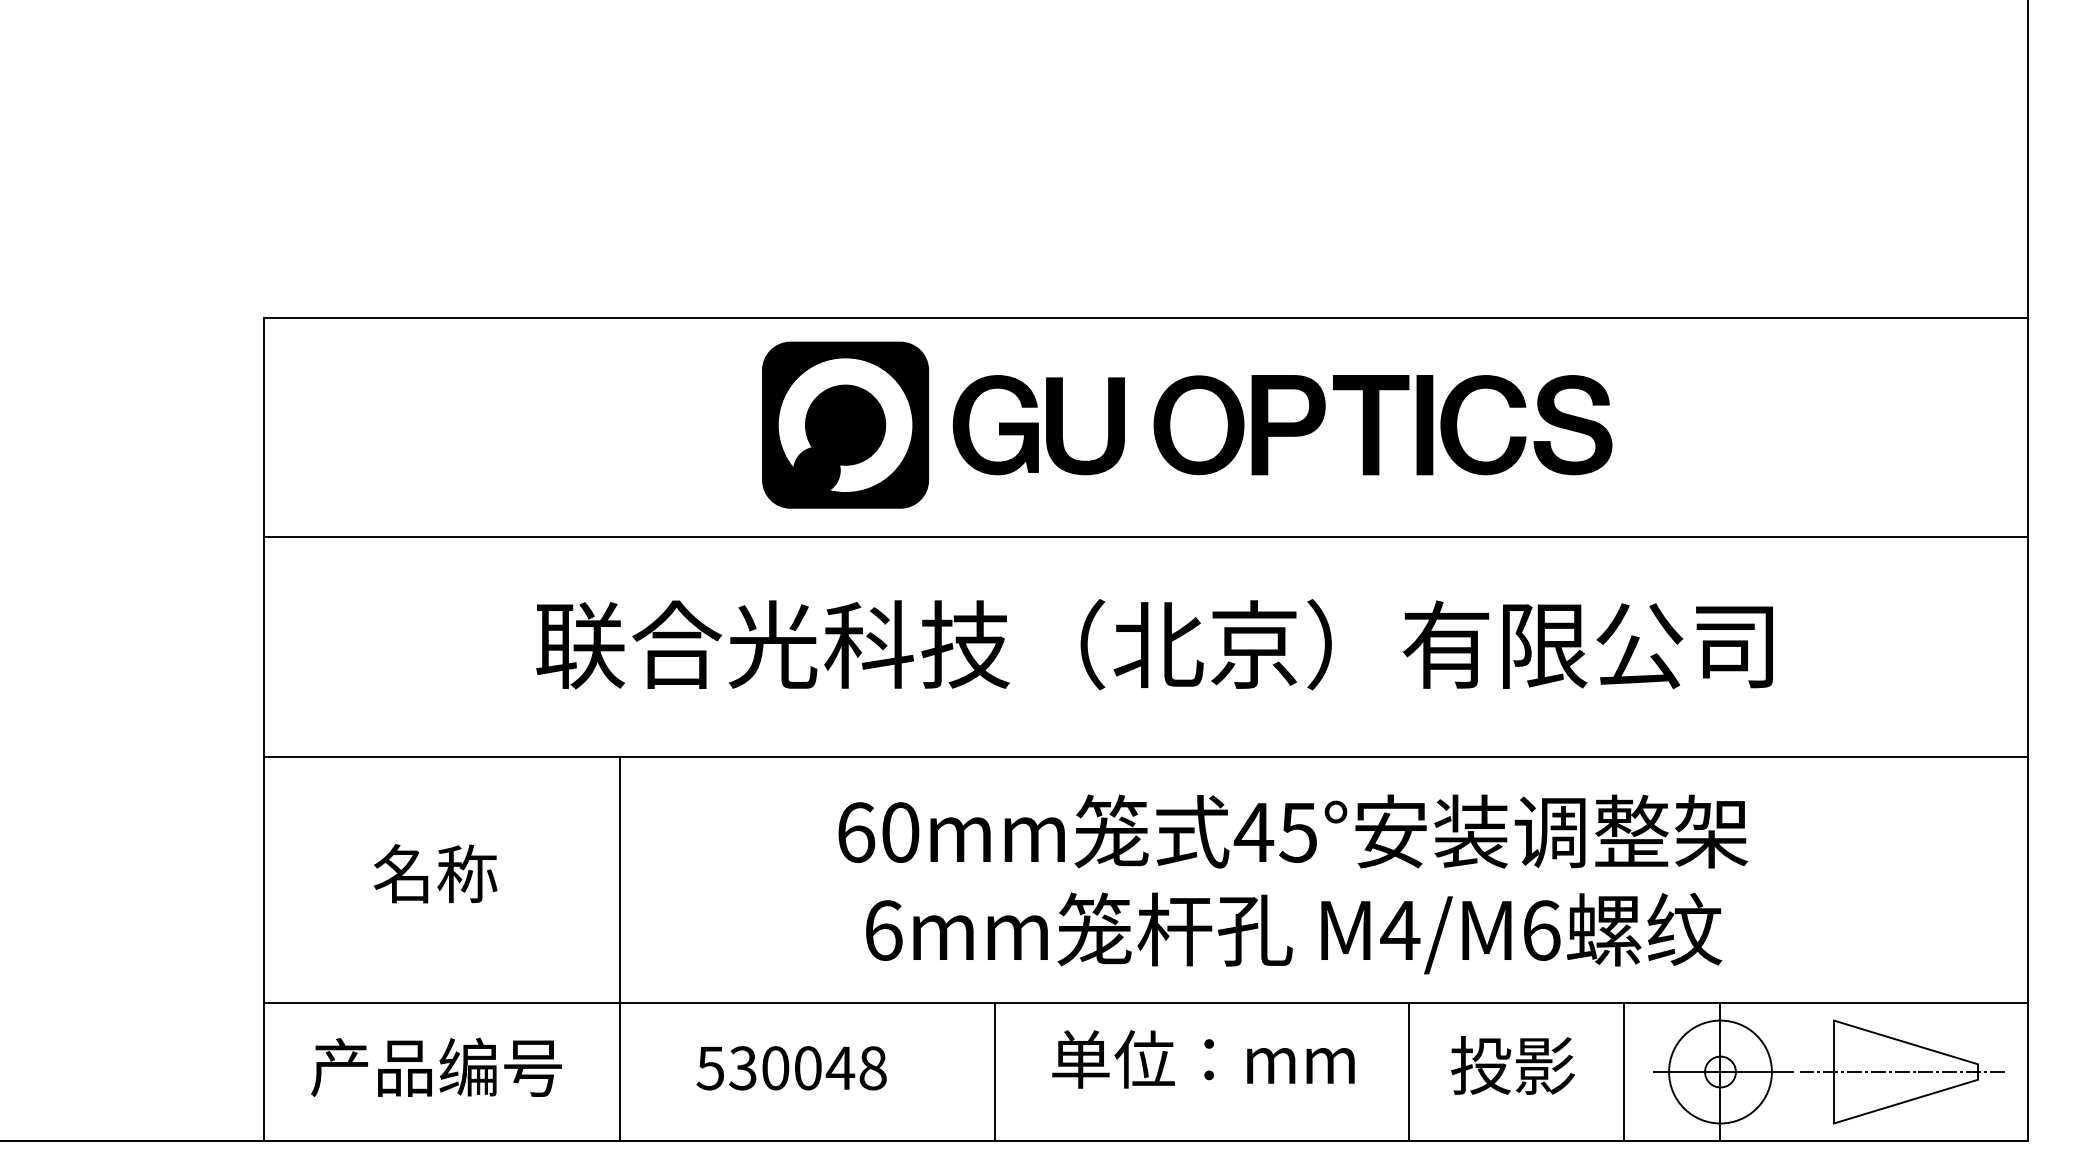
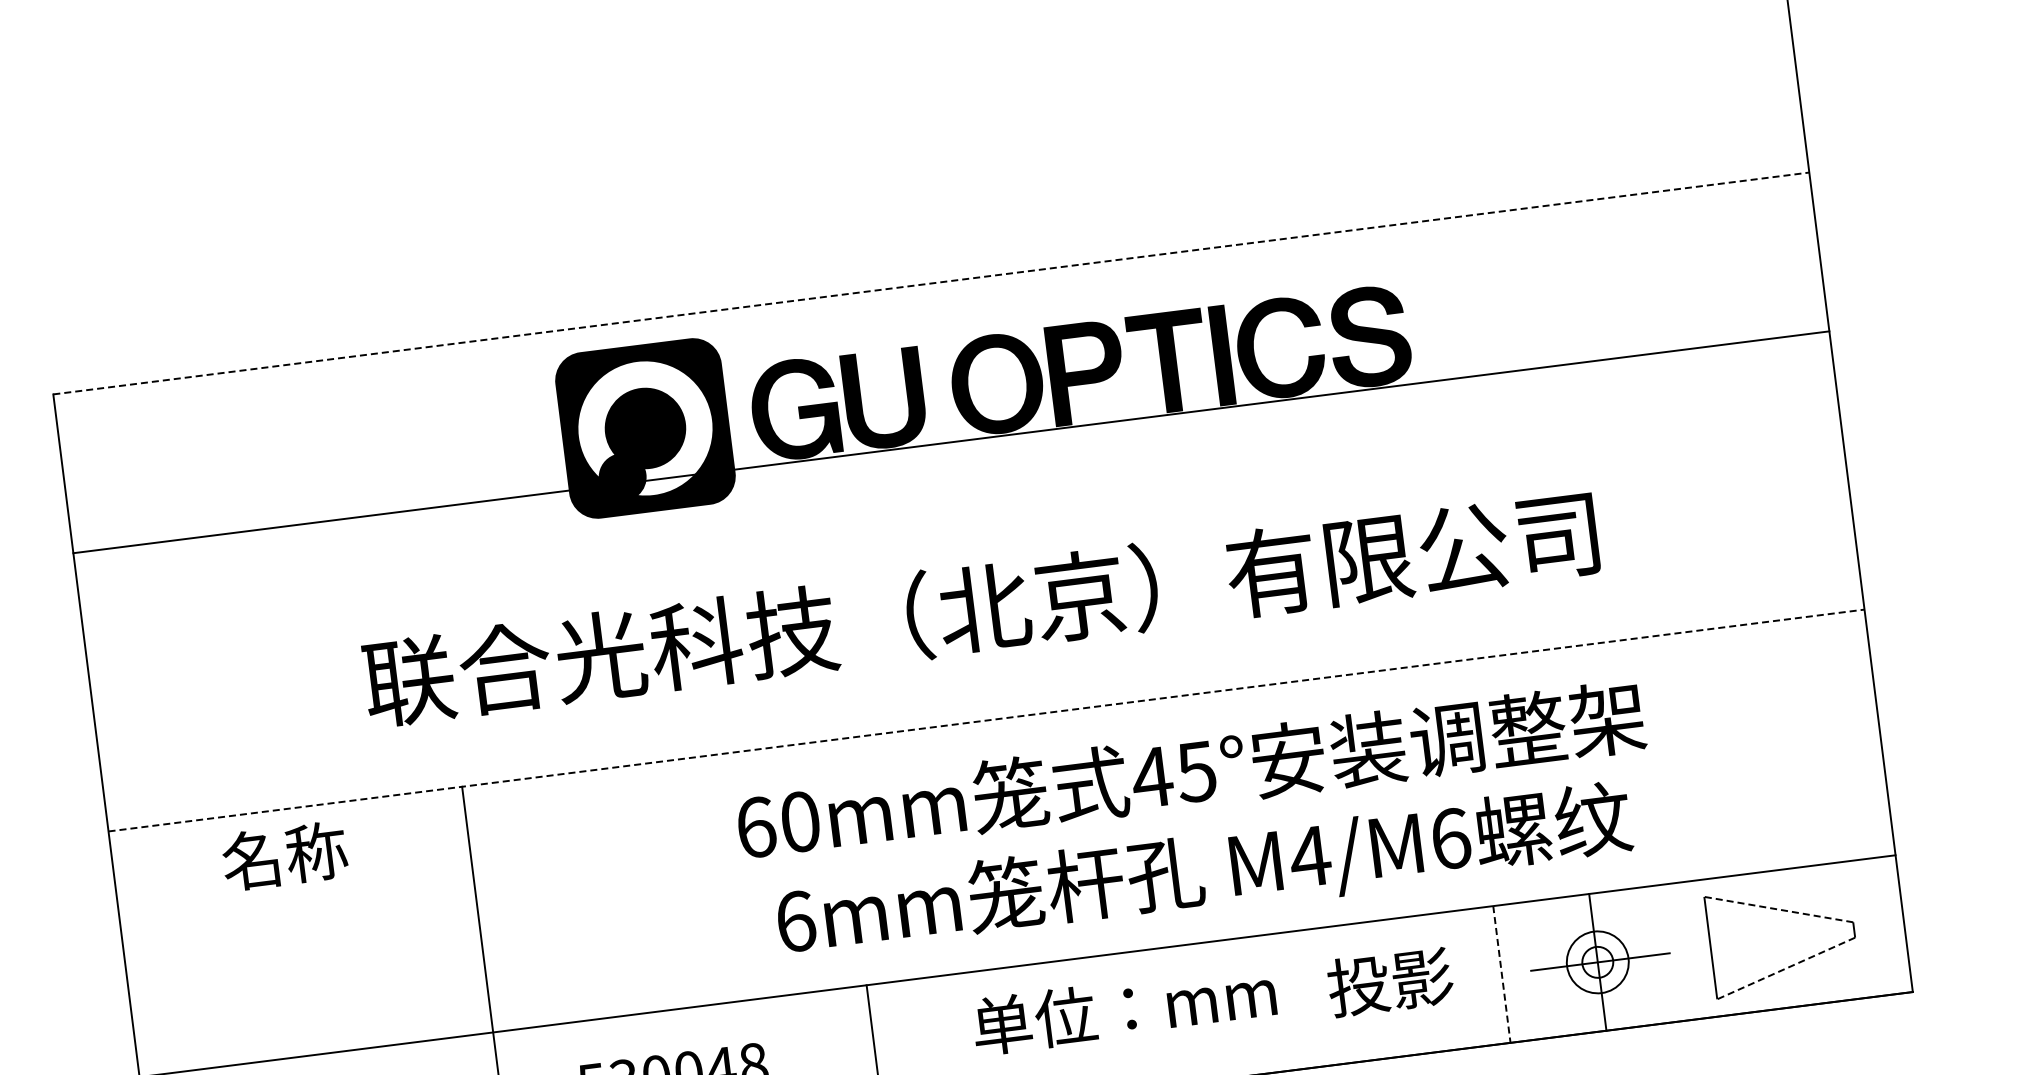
line: (1146, 317) -> (931, 283), solid -> dashed
line: (1146, 537) -> (951, 442), moved
line: (1146, 756) -> (986, 720), solid -> dashed
text: (435, 873) -> (284, 855), moved
text: (1293, 884) -> (1198, 824), moved
line: (1905, 1042) -> (1778, 909), solid -> dashed
text: (1203, 1059) -> (1124, 1009), moved
line: (1409, 1071) -> (1288, 1000), removed
circle: (1720, 1071) -> (1597, 961), size x0.6
line: (1624, 1072) -> (1502, 974), solid -> dashed
line: (1902, 1072) -> (1779, 939), removed
line: (1905, 1101) -> (1785, 968), solid -> dashed

